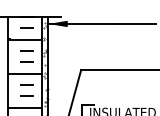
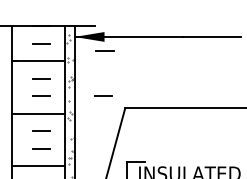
line: (67, 32) -> (104, 50), added
line: (66, 61) -> (102, 94), added

